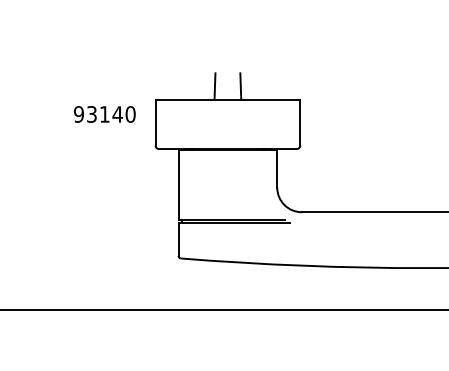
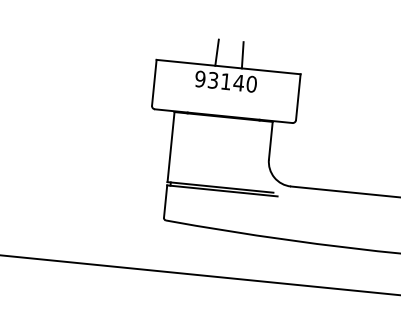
text: (104, 114) -> (225, 81), moved

